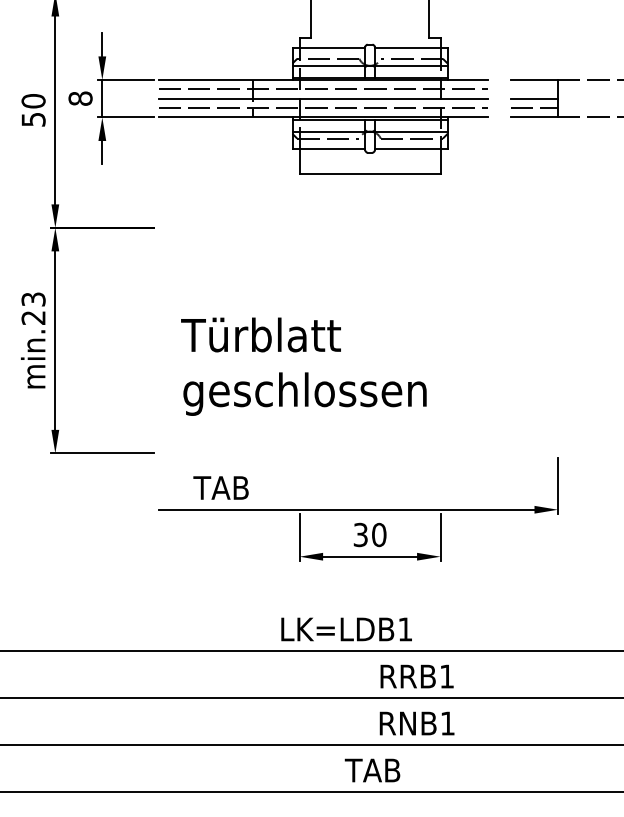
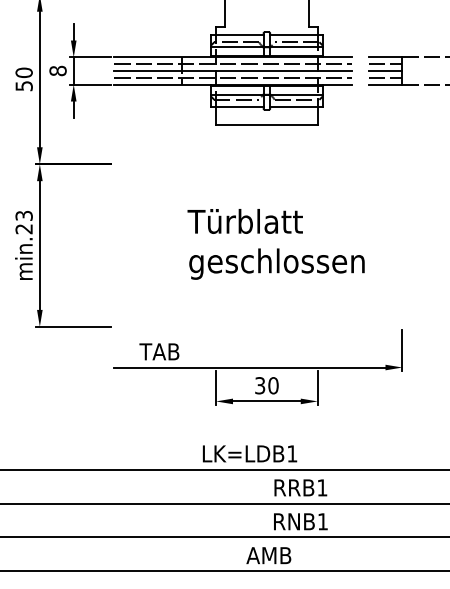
line: (534, 89) -> (385, 64), added
text: (302, 366) -> (275, 244), moved
text: (372, 770) -> (268, 555), TAB -> AMB

